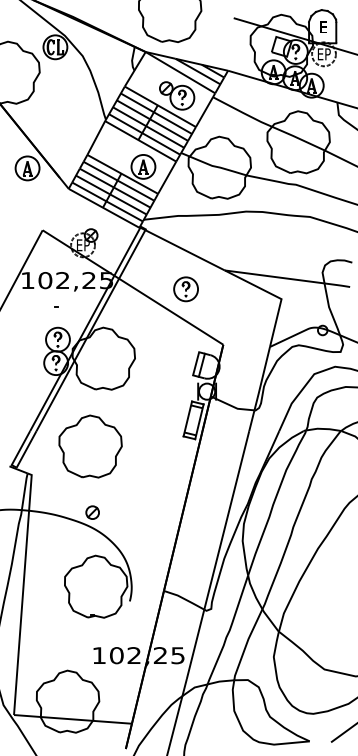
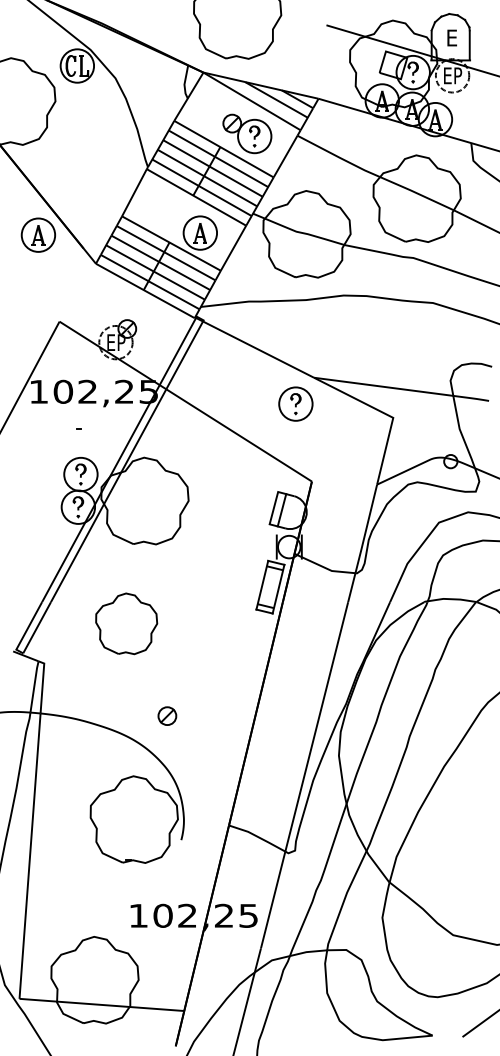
part: (185, 288) -> (295, 403), moved
part: (90, 446) -> (126, 623), size x0.7
part: (92, 512) -> (167, 715), moved

